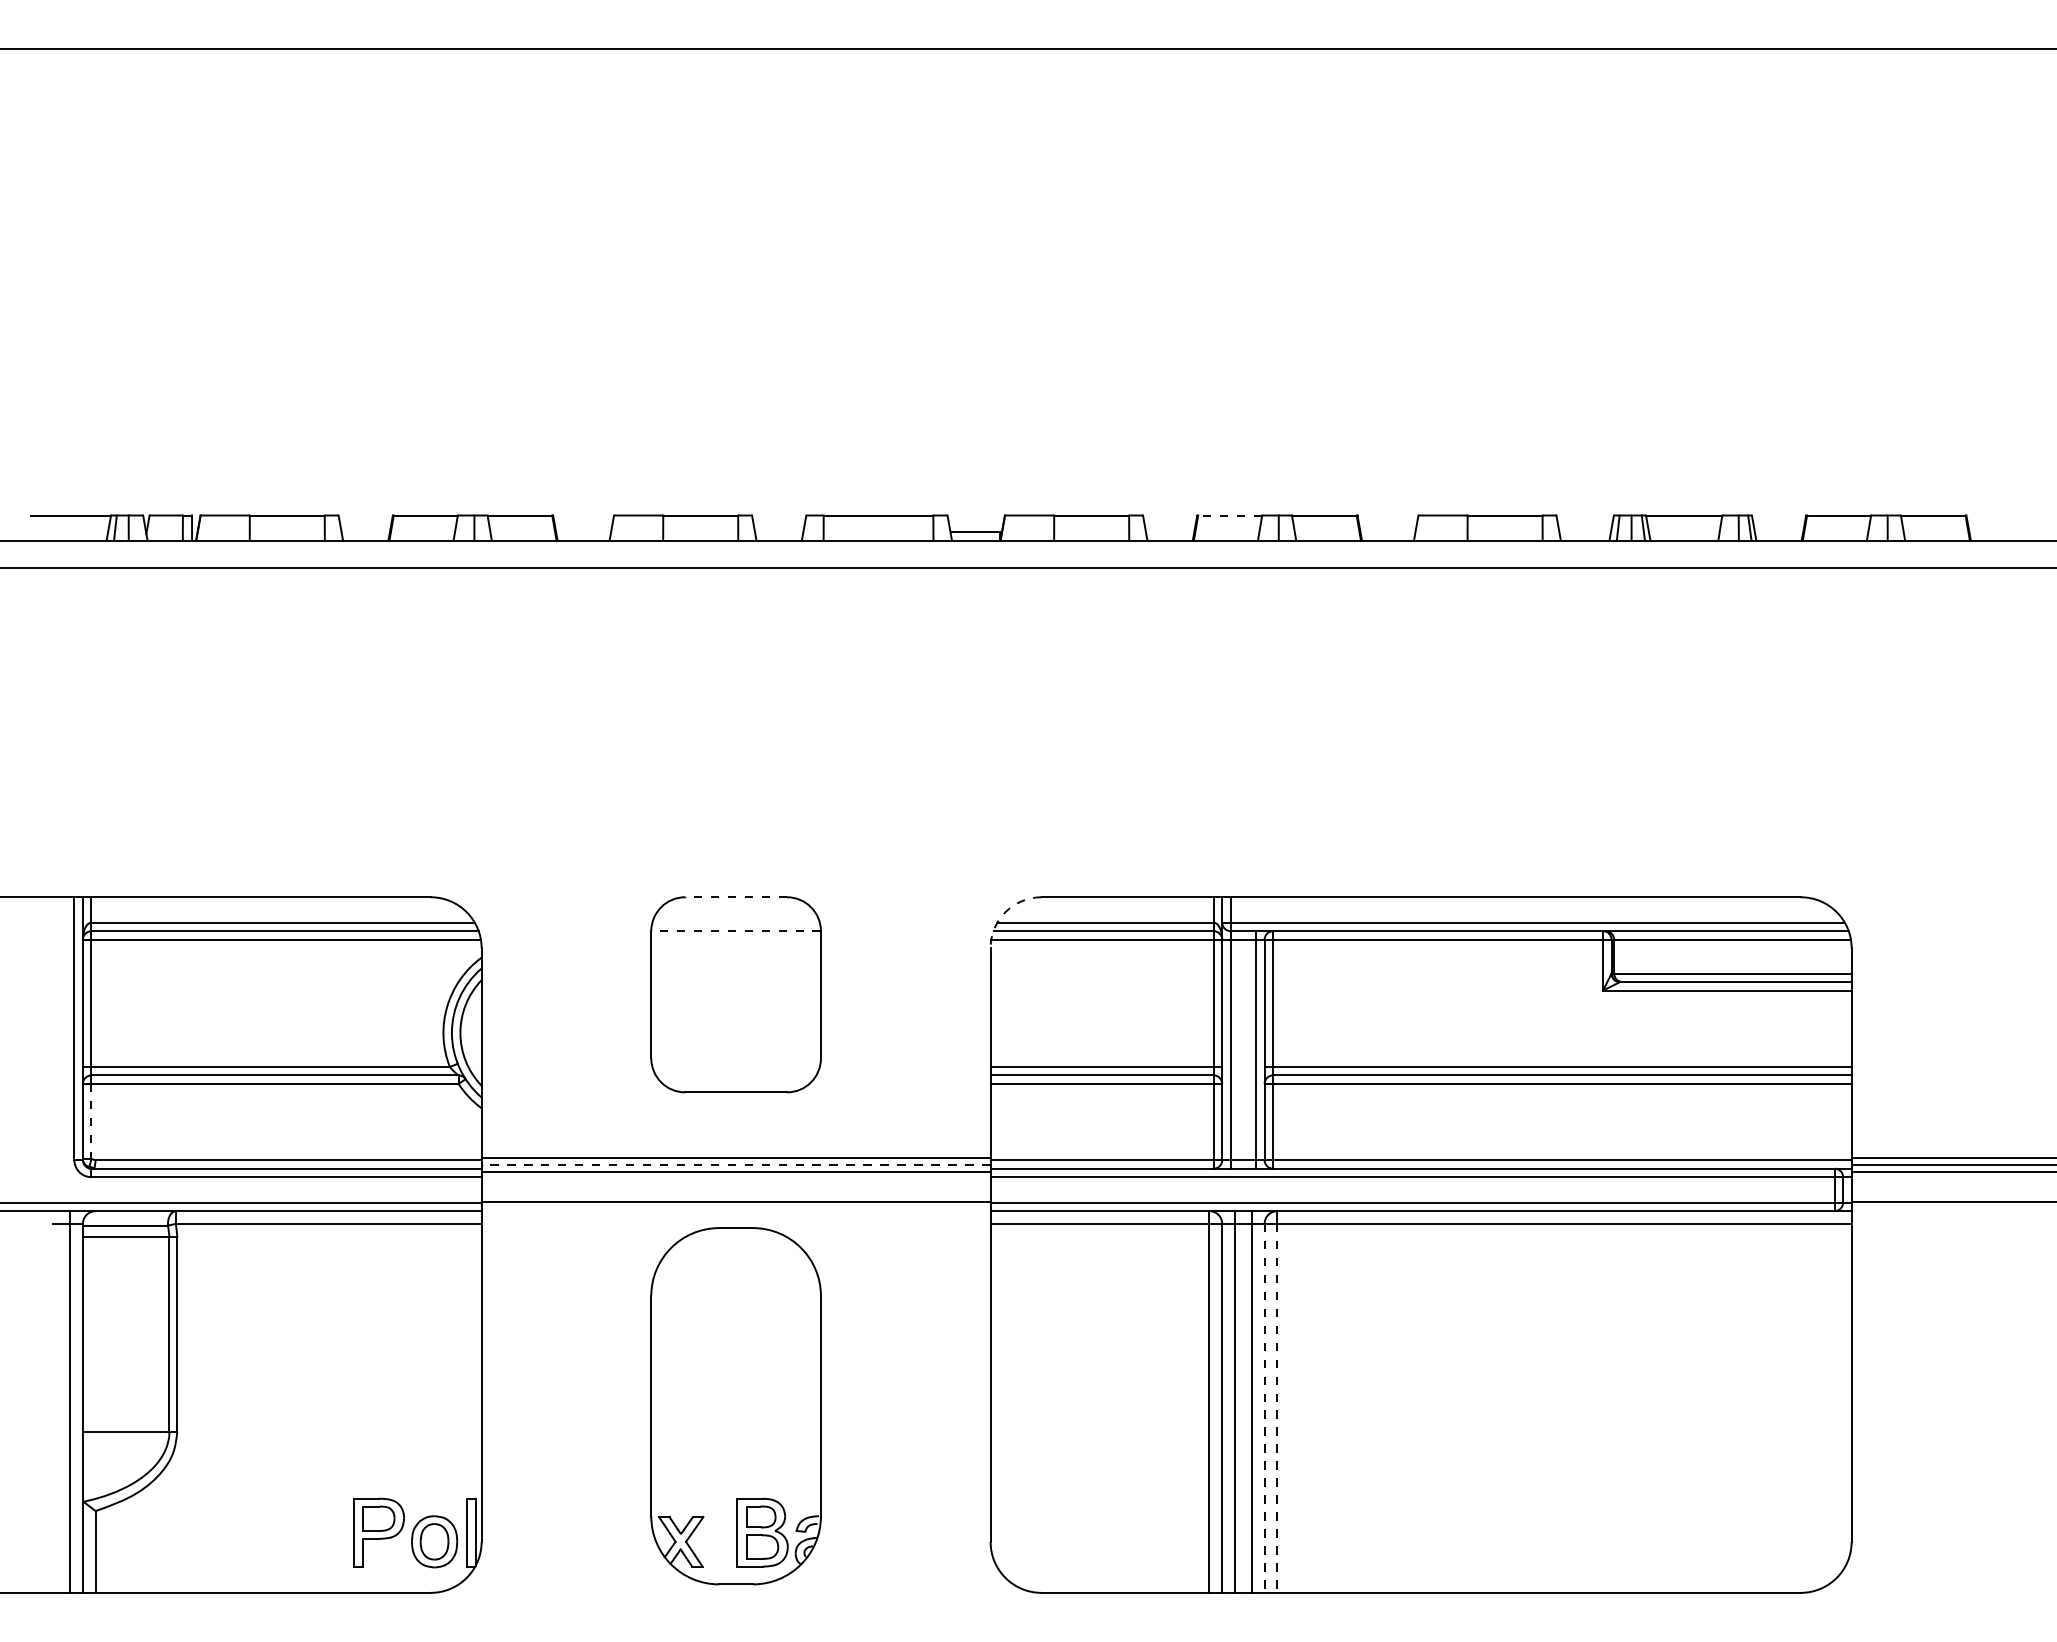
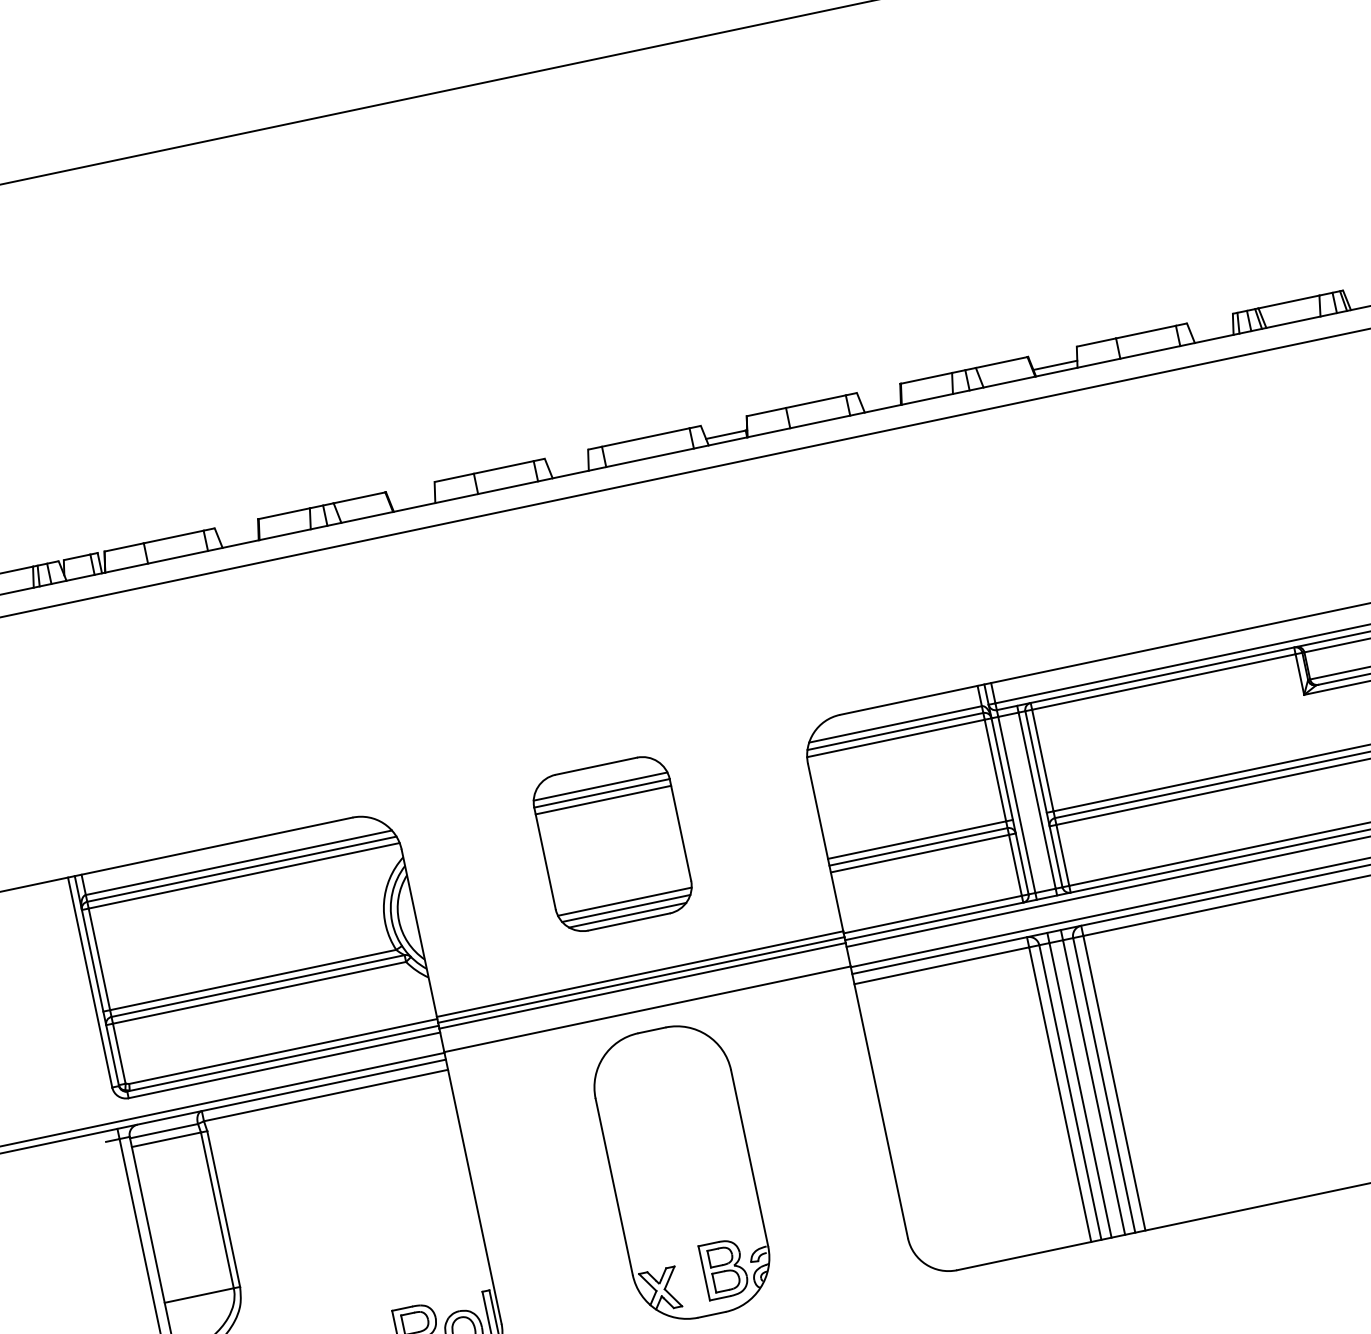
line: (1229, 515) -> (925, 378), dashed -> solid
line: (1387, 532) -> (1054, 365), added
line: (736, 897) -> (596, 766), dashed -> solid
arc: (1005, 912) -> (813, 733), dashed -> solid
line: (735, 922) -> (600, 786), added
line: (736, 931) -> (602, 793), dashed -> solid
line: (735, 939) -> (602, 800), added
line: (735, 1066) -> (624, 901), added
line: (735, 1075) -> (625, 908), added
line: (735, 1083) -> (627, 915), added
line: (91, 1121) -> (119, 1053), dashed -> solid
line: (735, 1164) -> (640, 979), dashed -> solid
line: (1264, 1408) -> (1104, 1085), dashed -> solid
line: (1277, 1408) -> (1114, 1083), dashed -> solid

